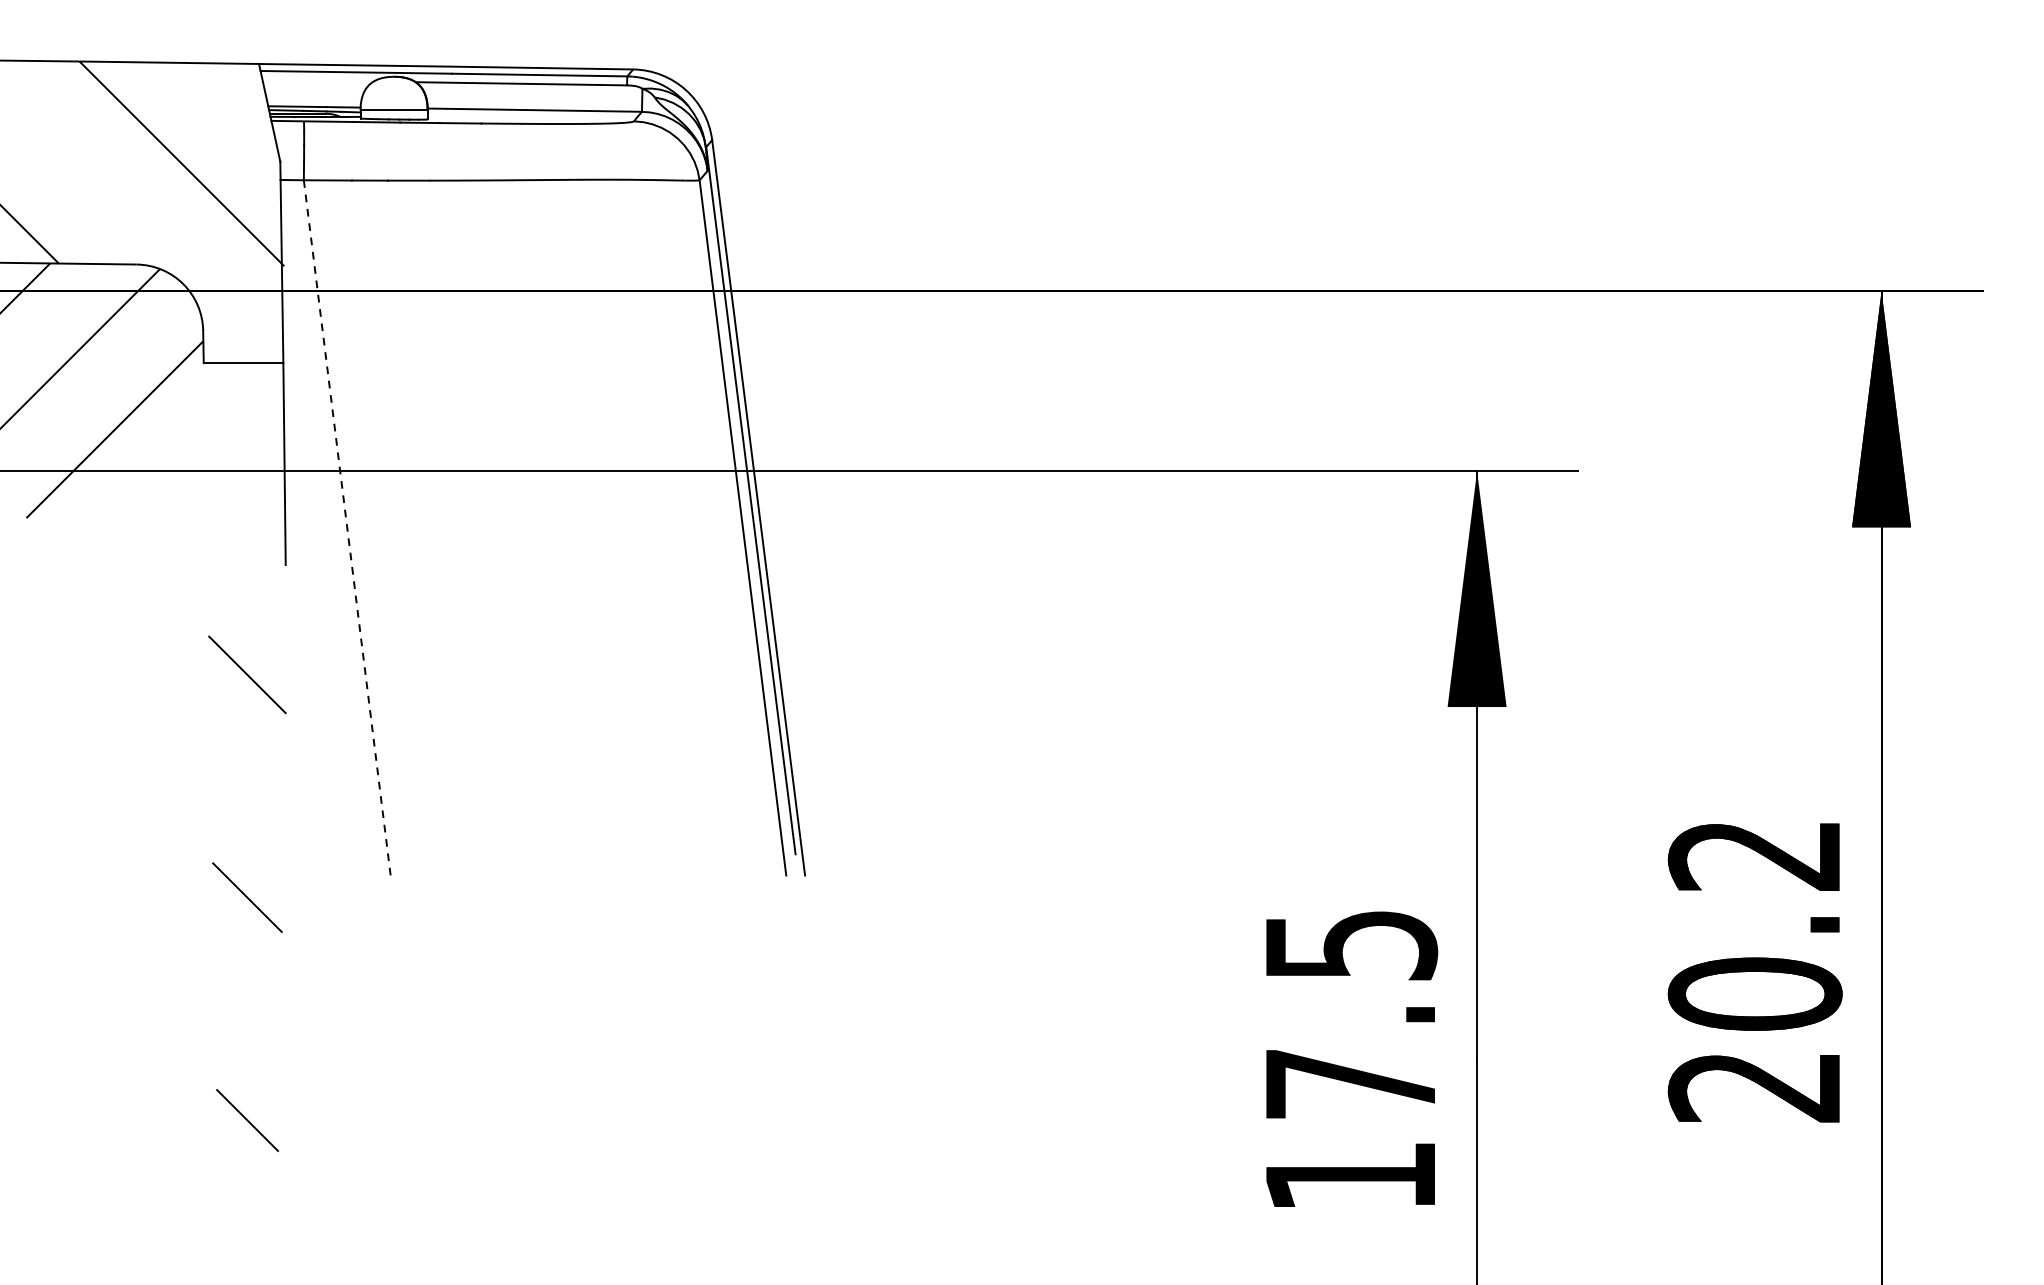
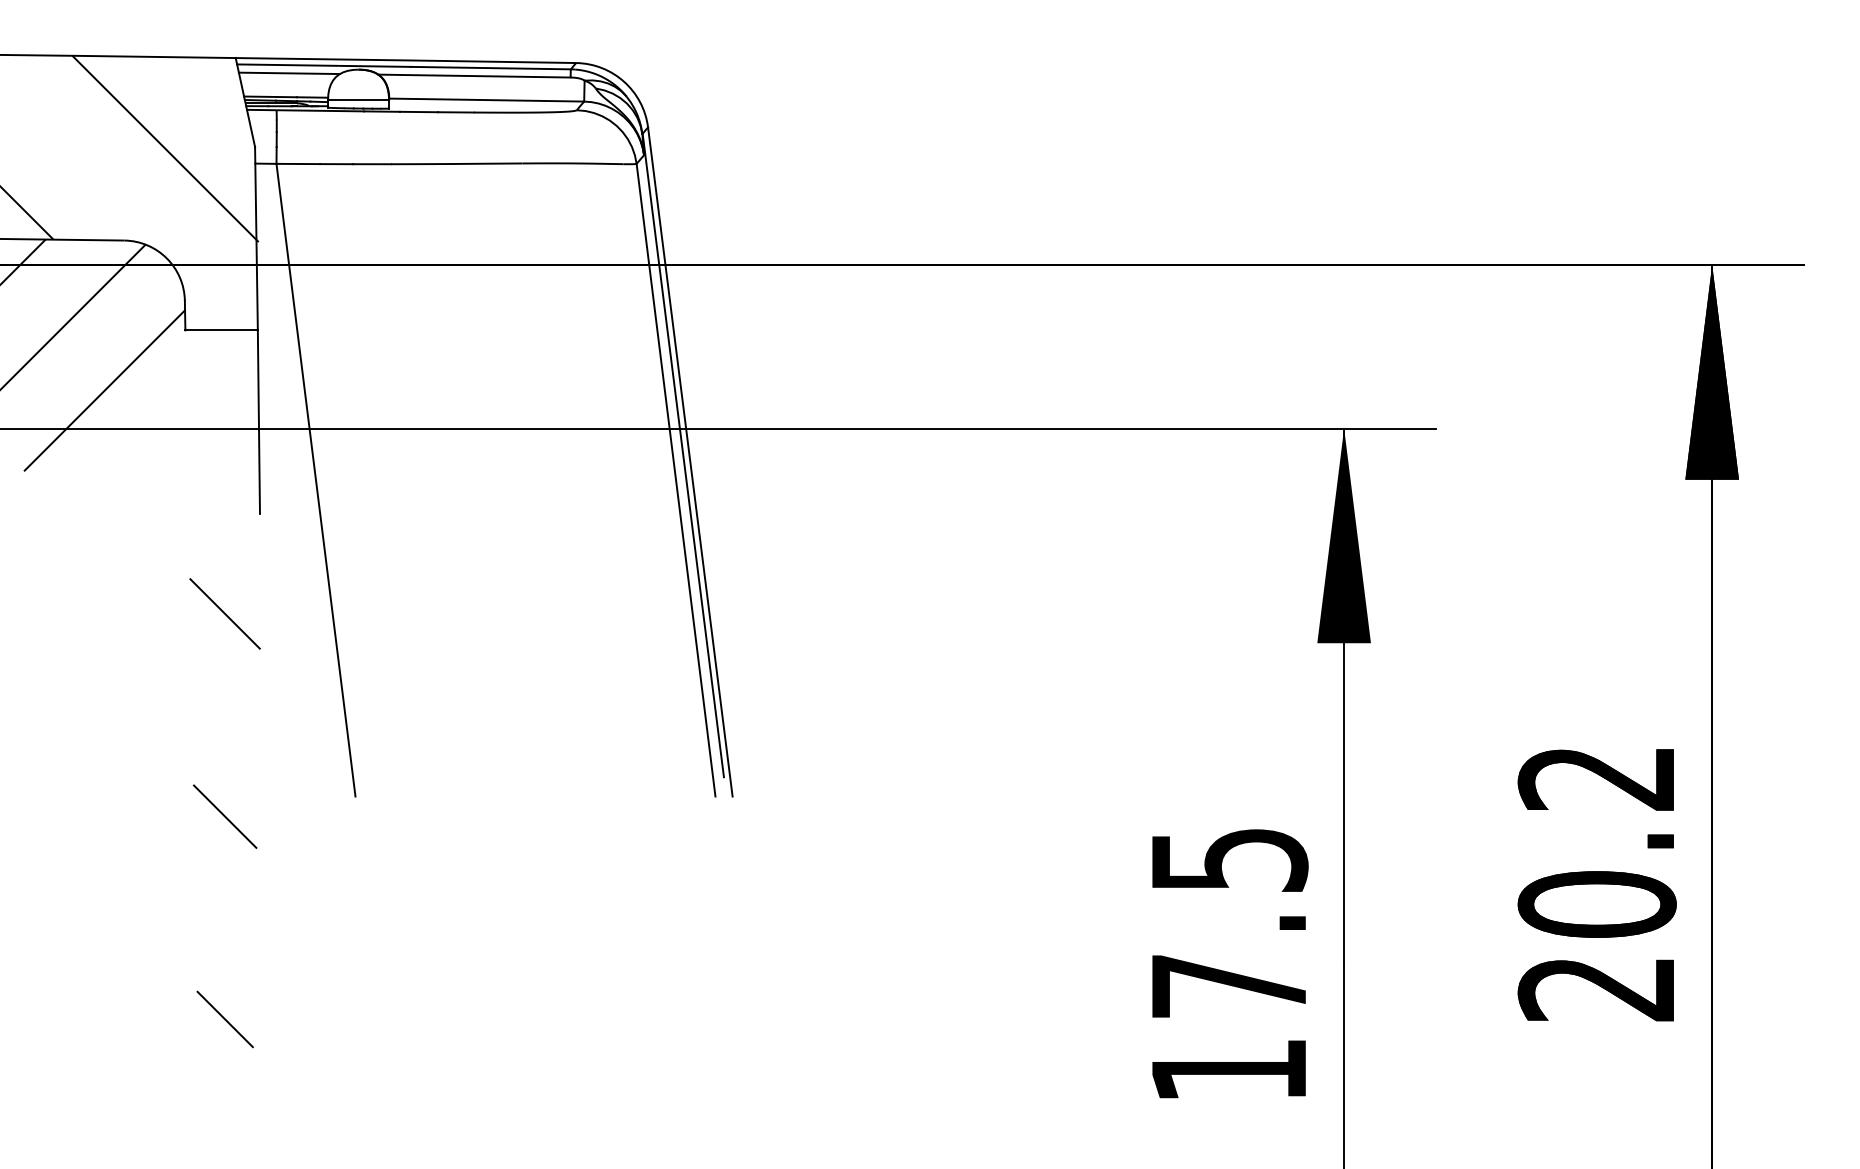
line: (318, 80) -> (289, 73), added
line: (346, 528) -> (315, 480), dashed -> solid

